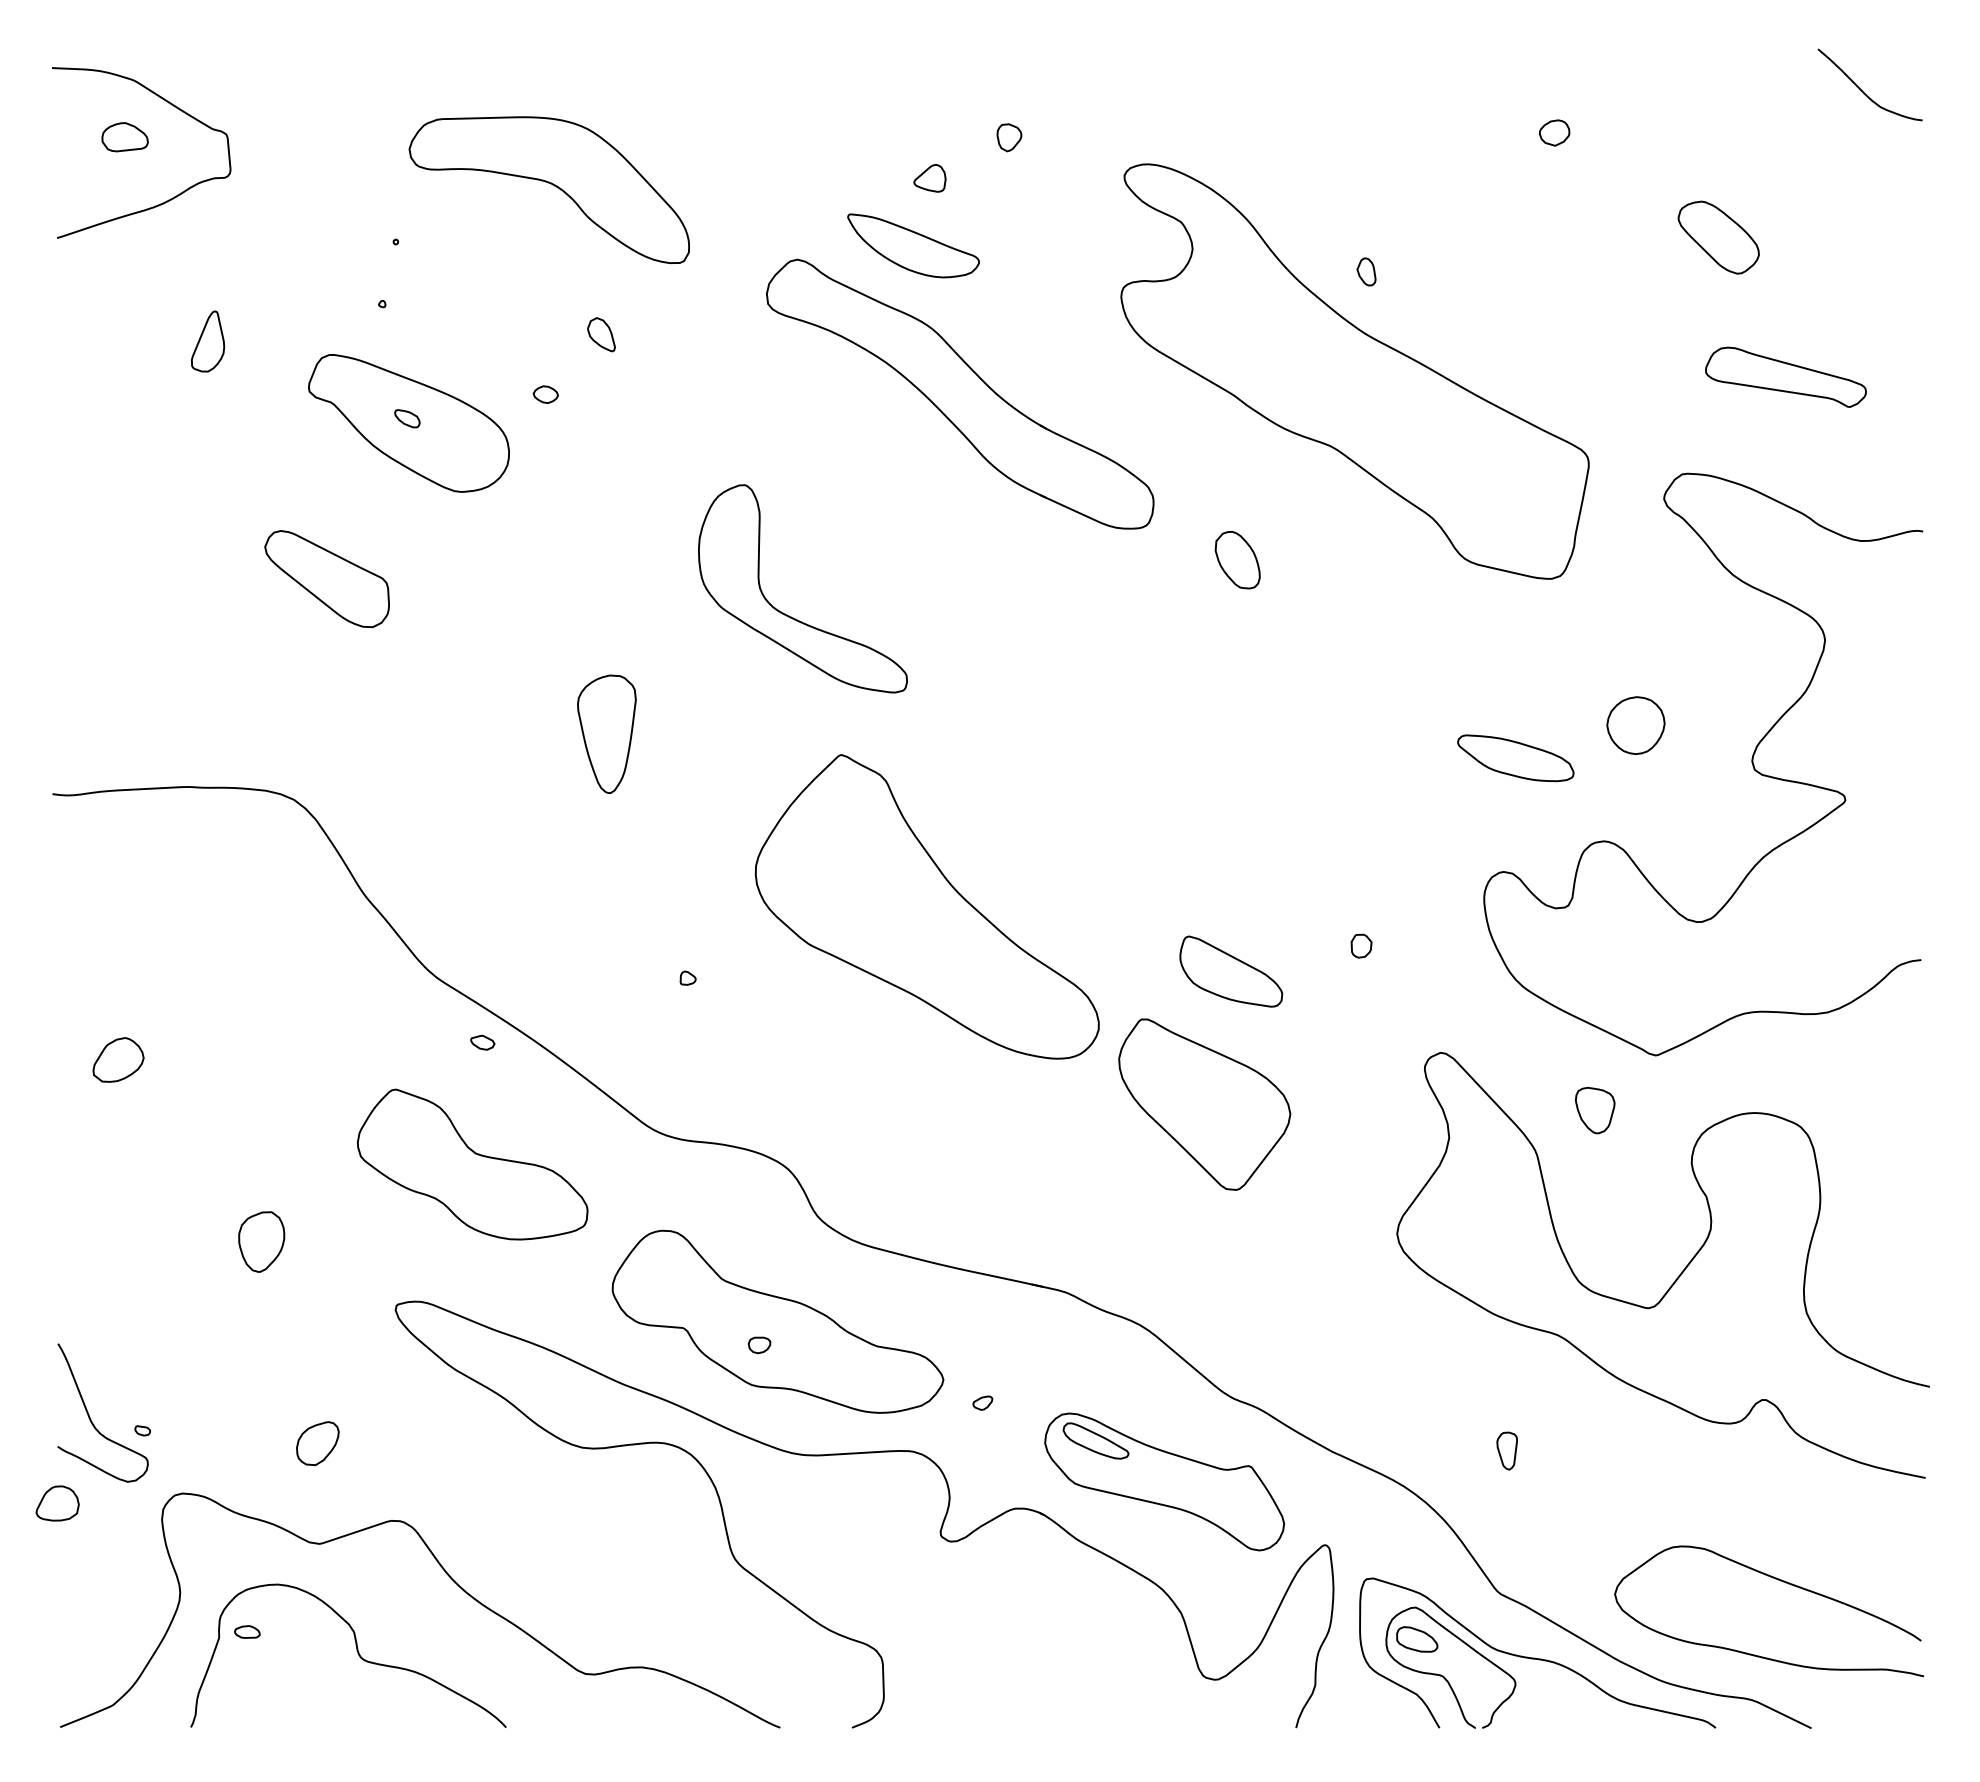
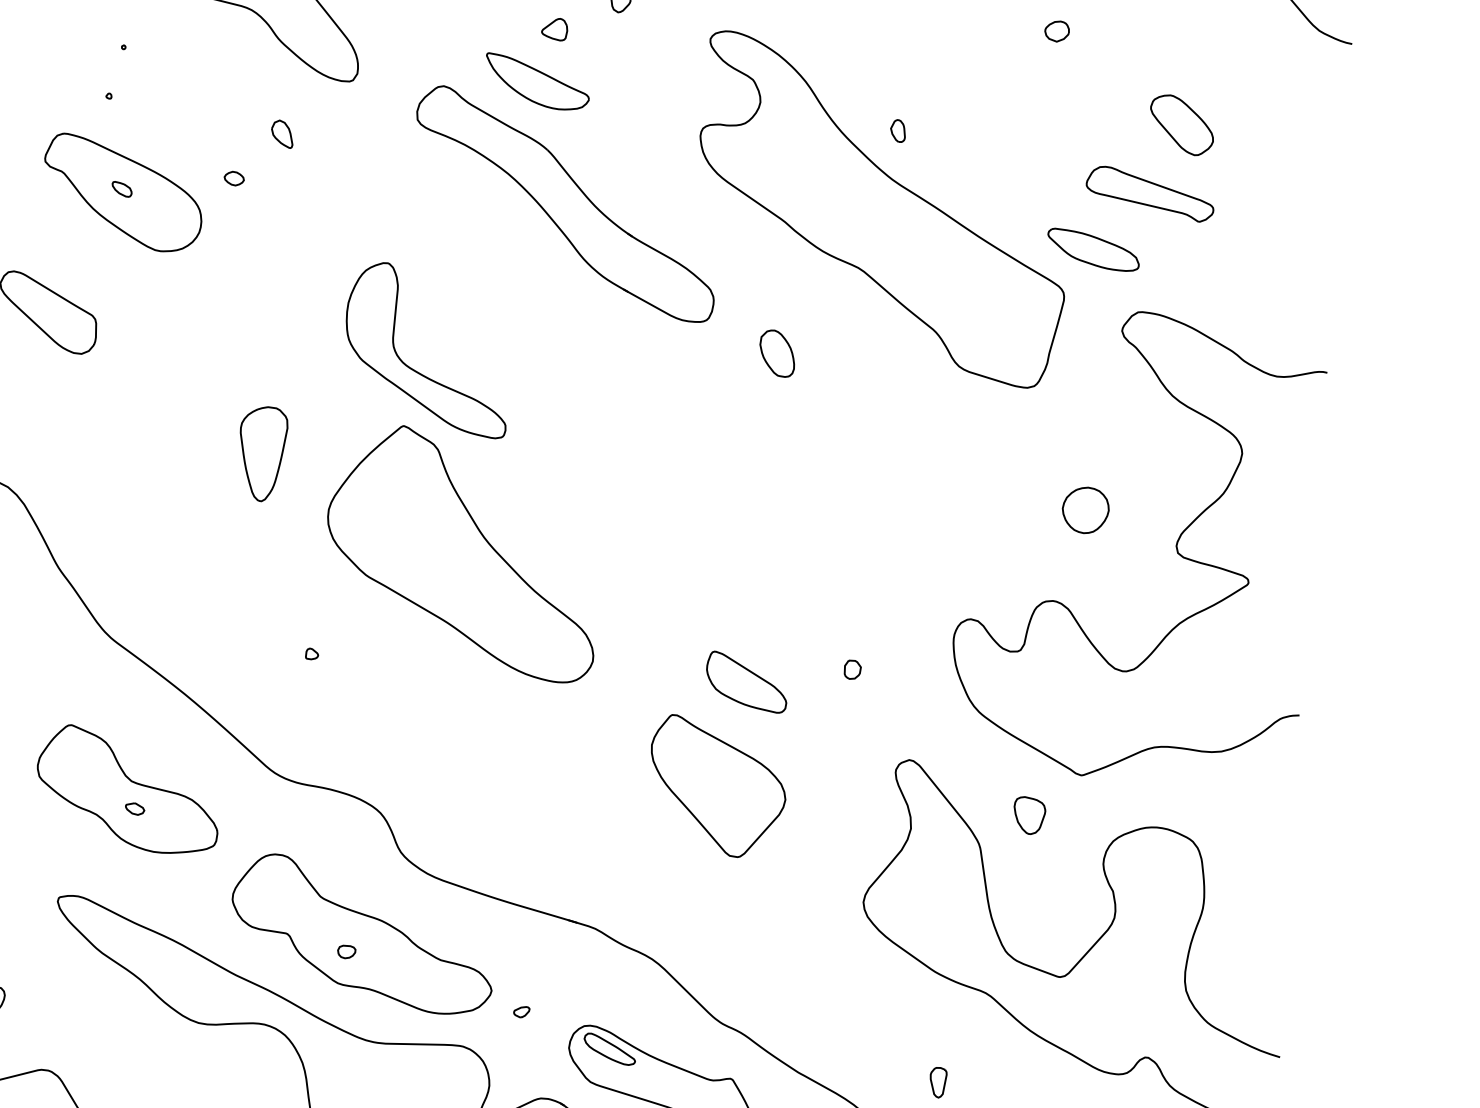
part: (1785, 376) -> (1149, 193), moved
part: (1515, 758) -> (1093, 250), moved
part: (926, 906) -> (462, 552), moved
part: (482, 1042) -> (134, 808), moved

